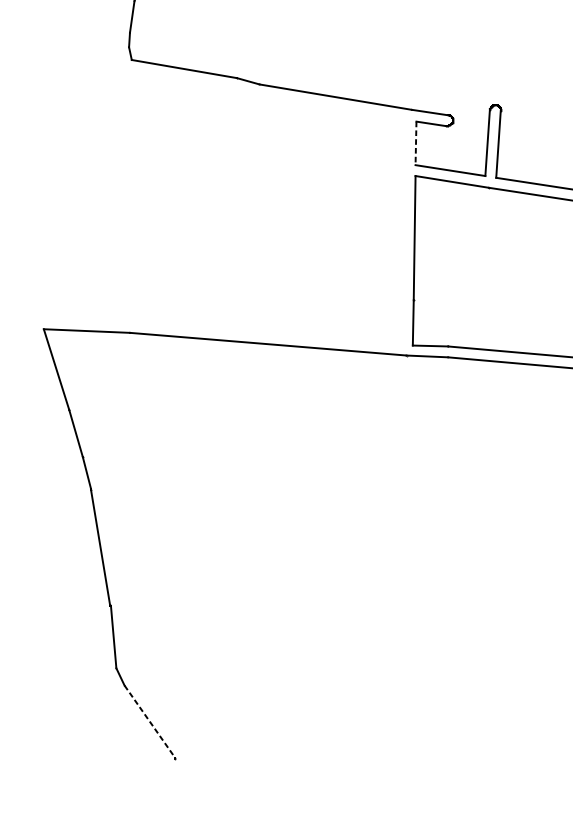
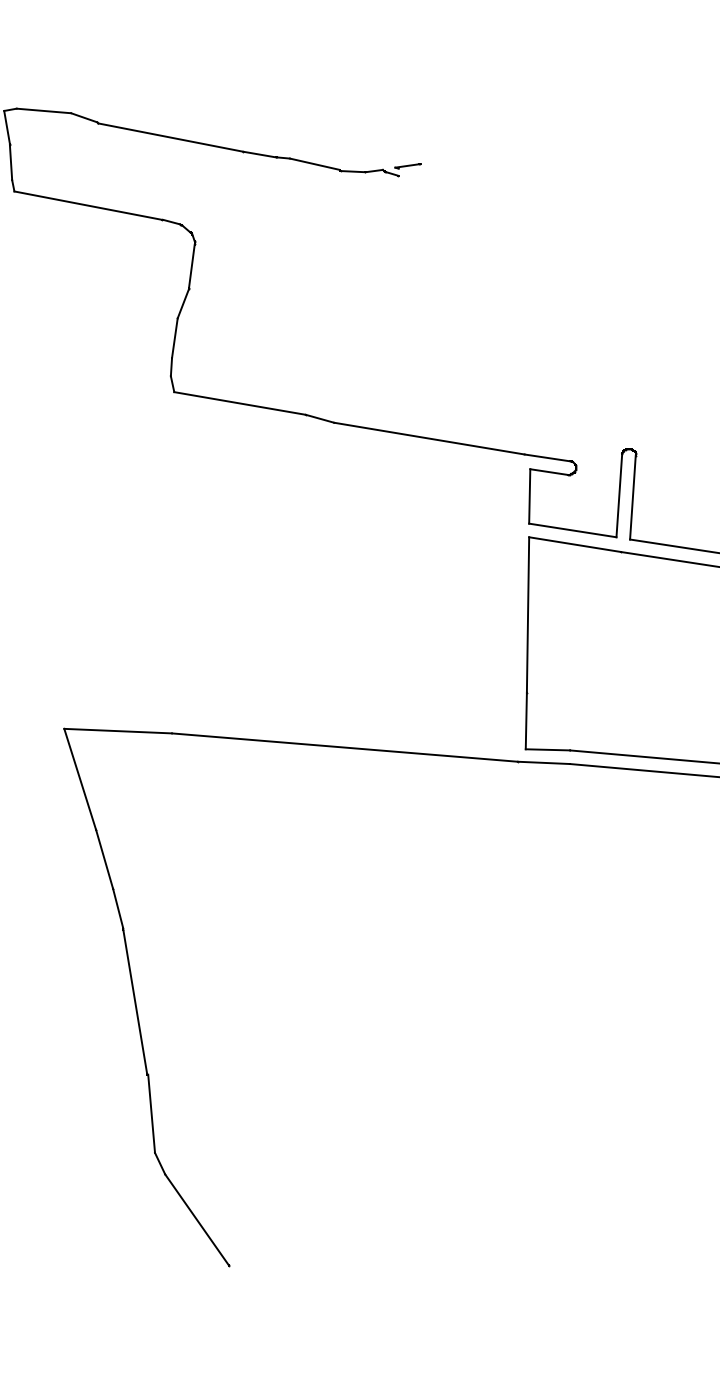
line: (415, 143) -> (529, 496), dashed -> solid
line: (150, 722) -> (197, 1220), dashed -> solid

